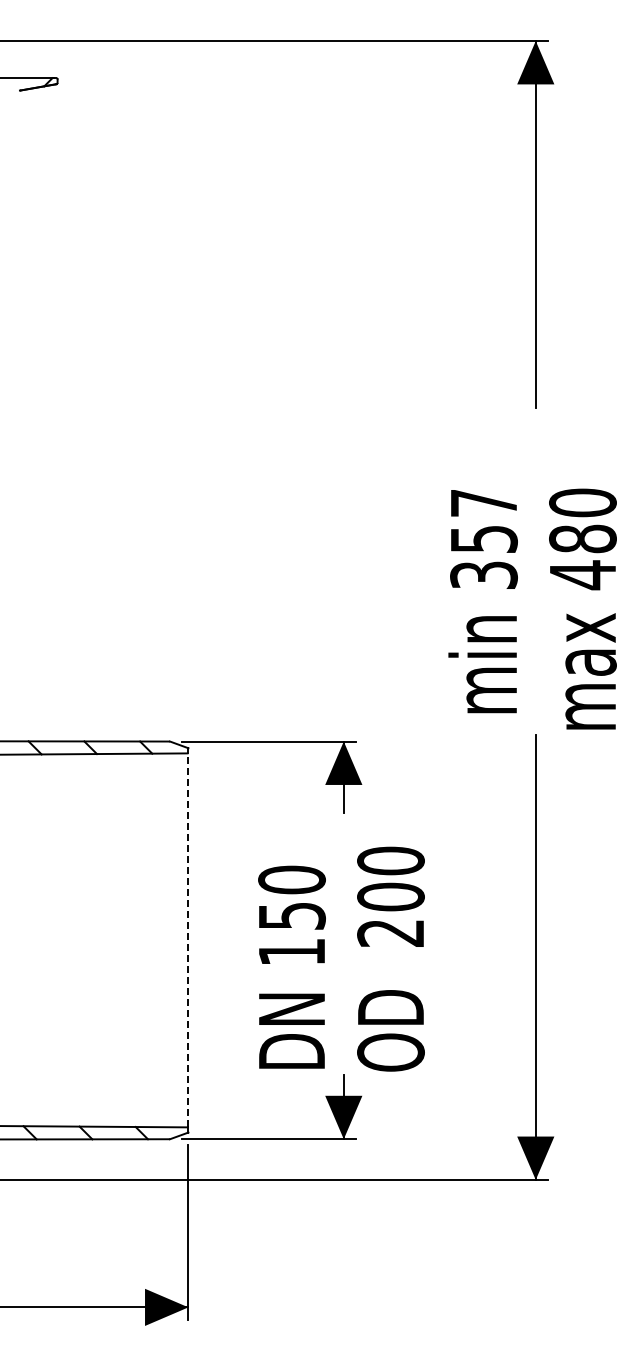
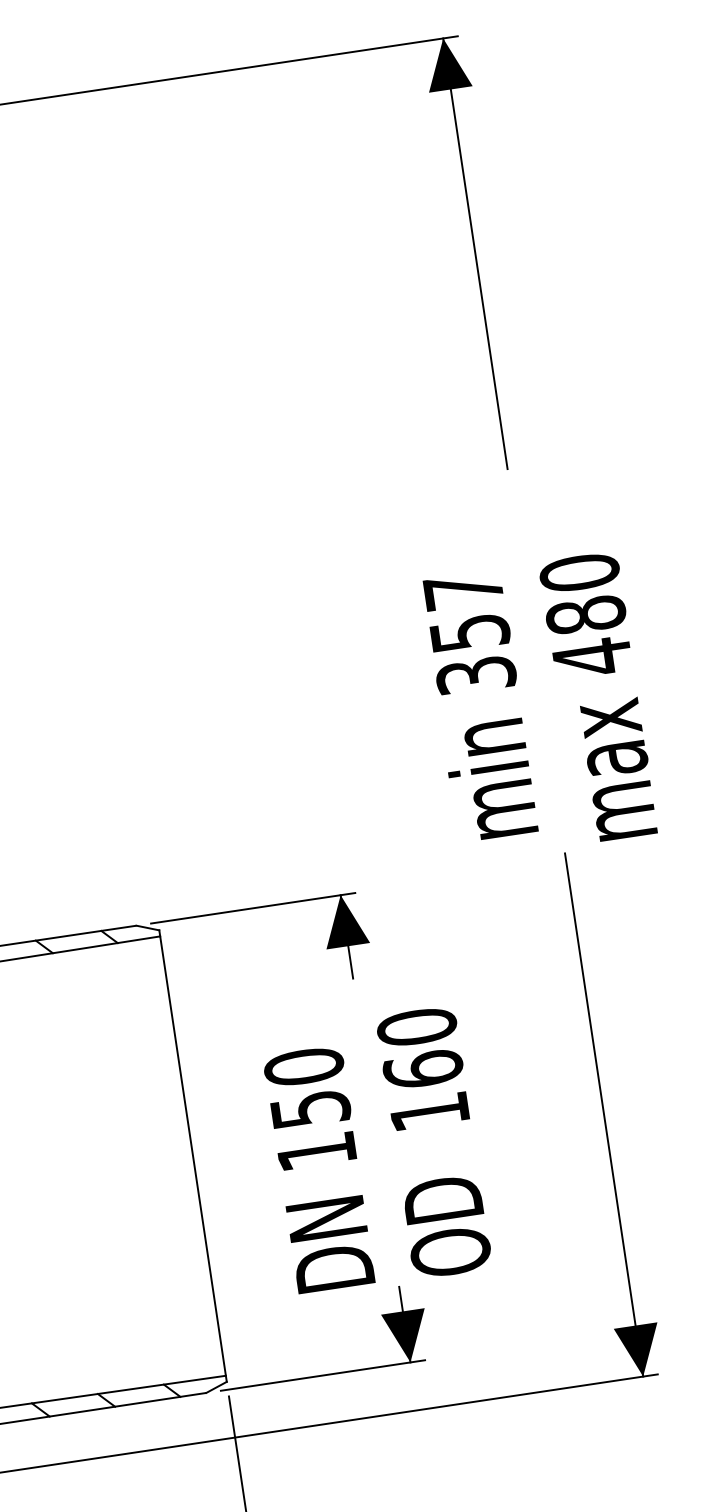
text: (390, 914) -> (425, 1090), 200 -> 160
line: (188, 940) -> (193, 1156), dashed -> solid

